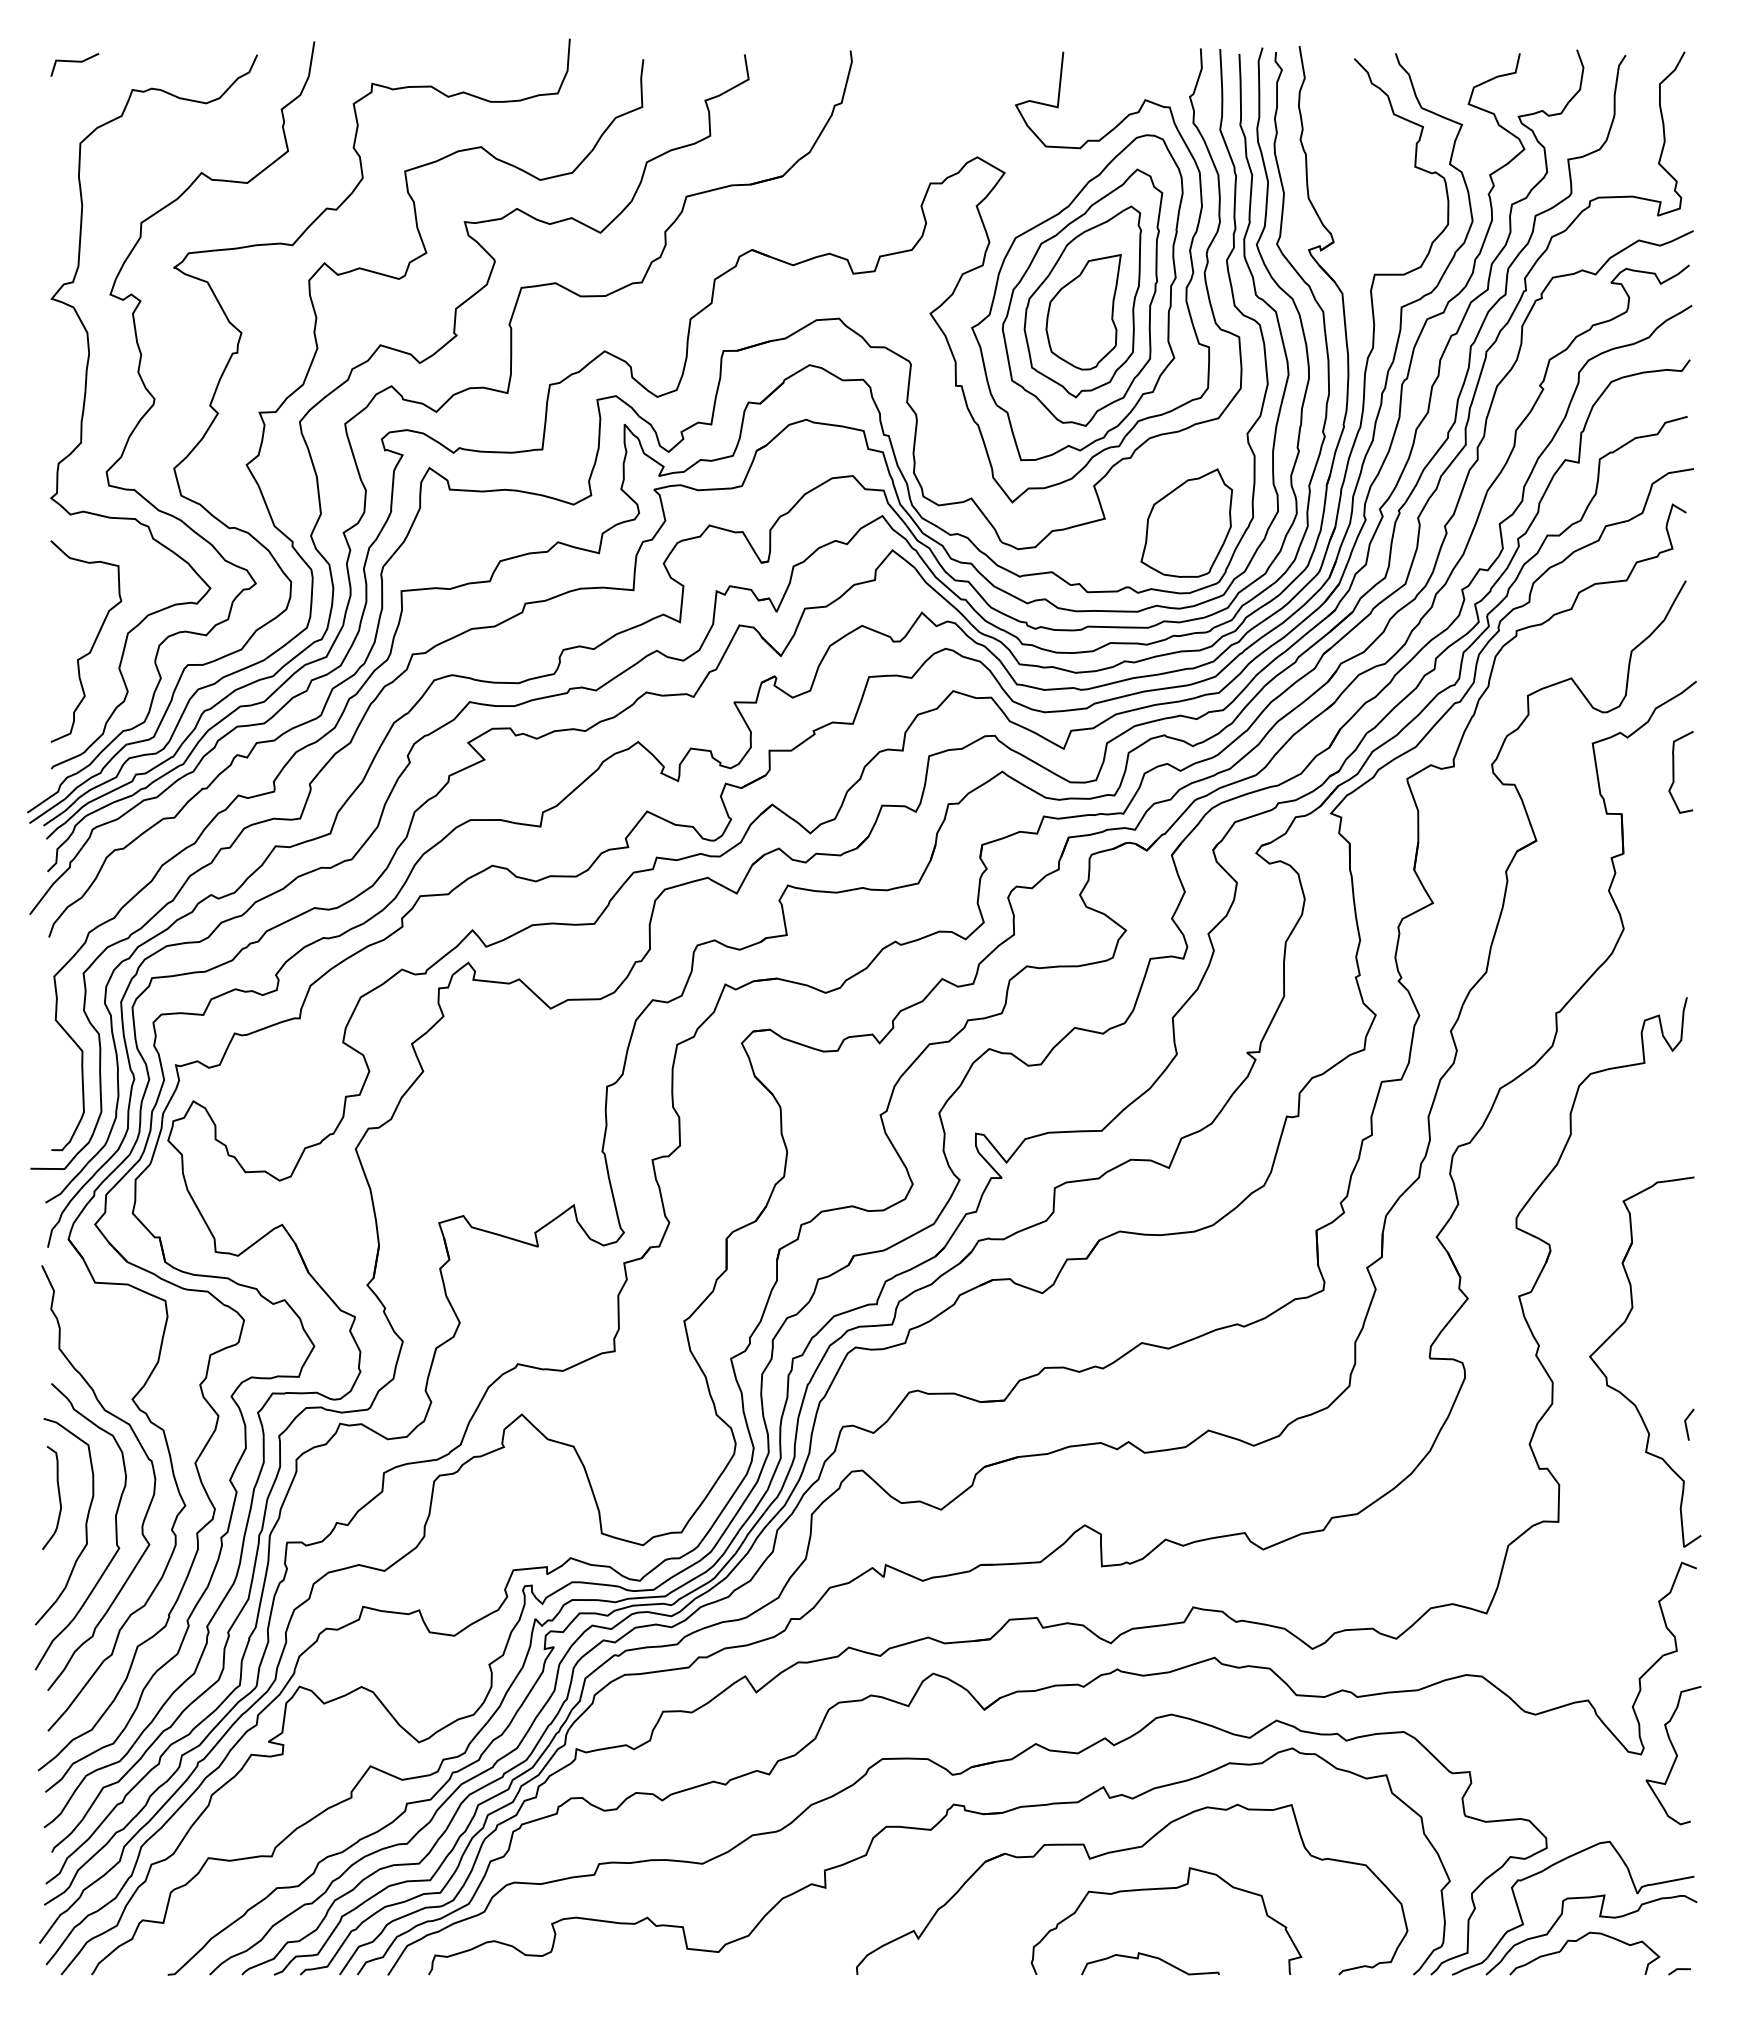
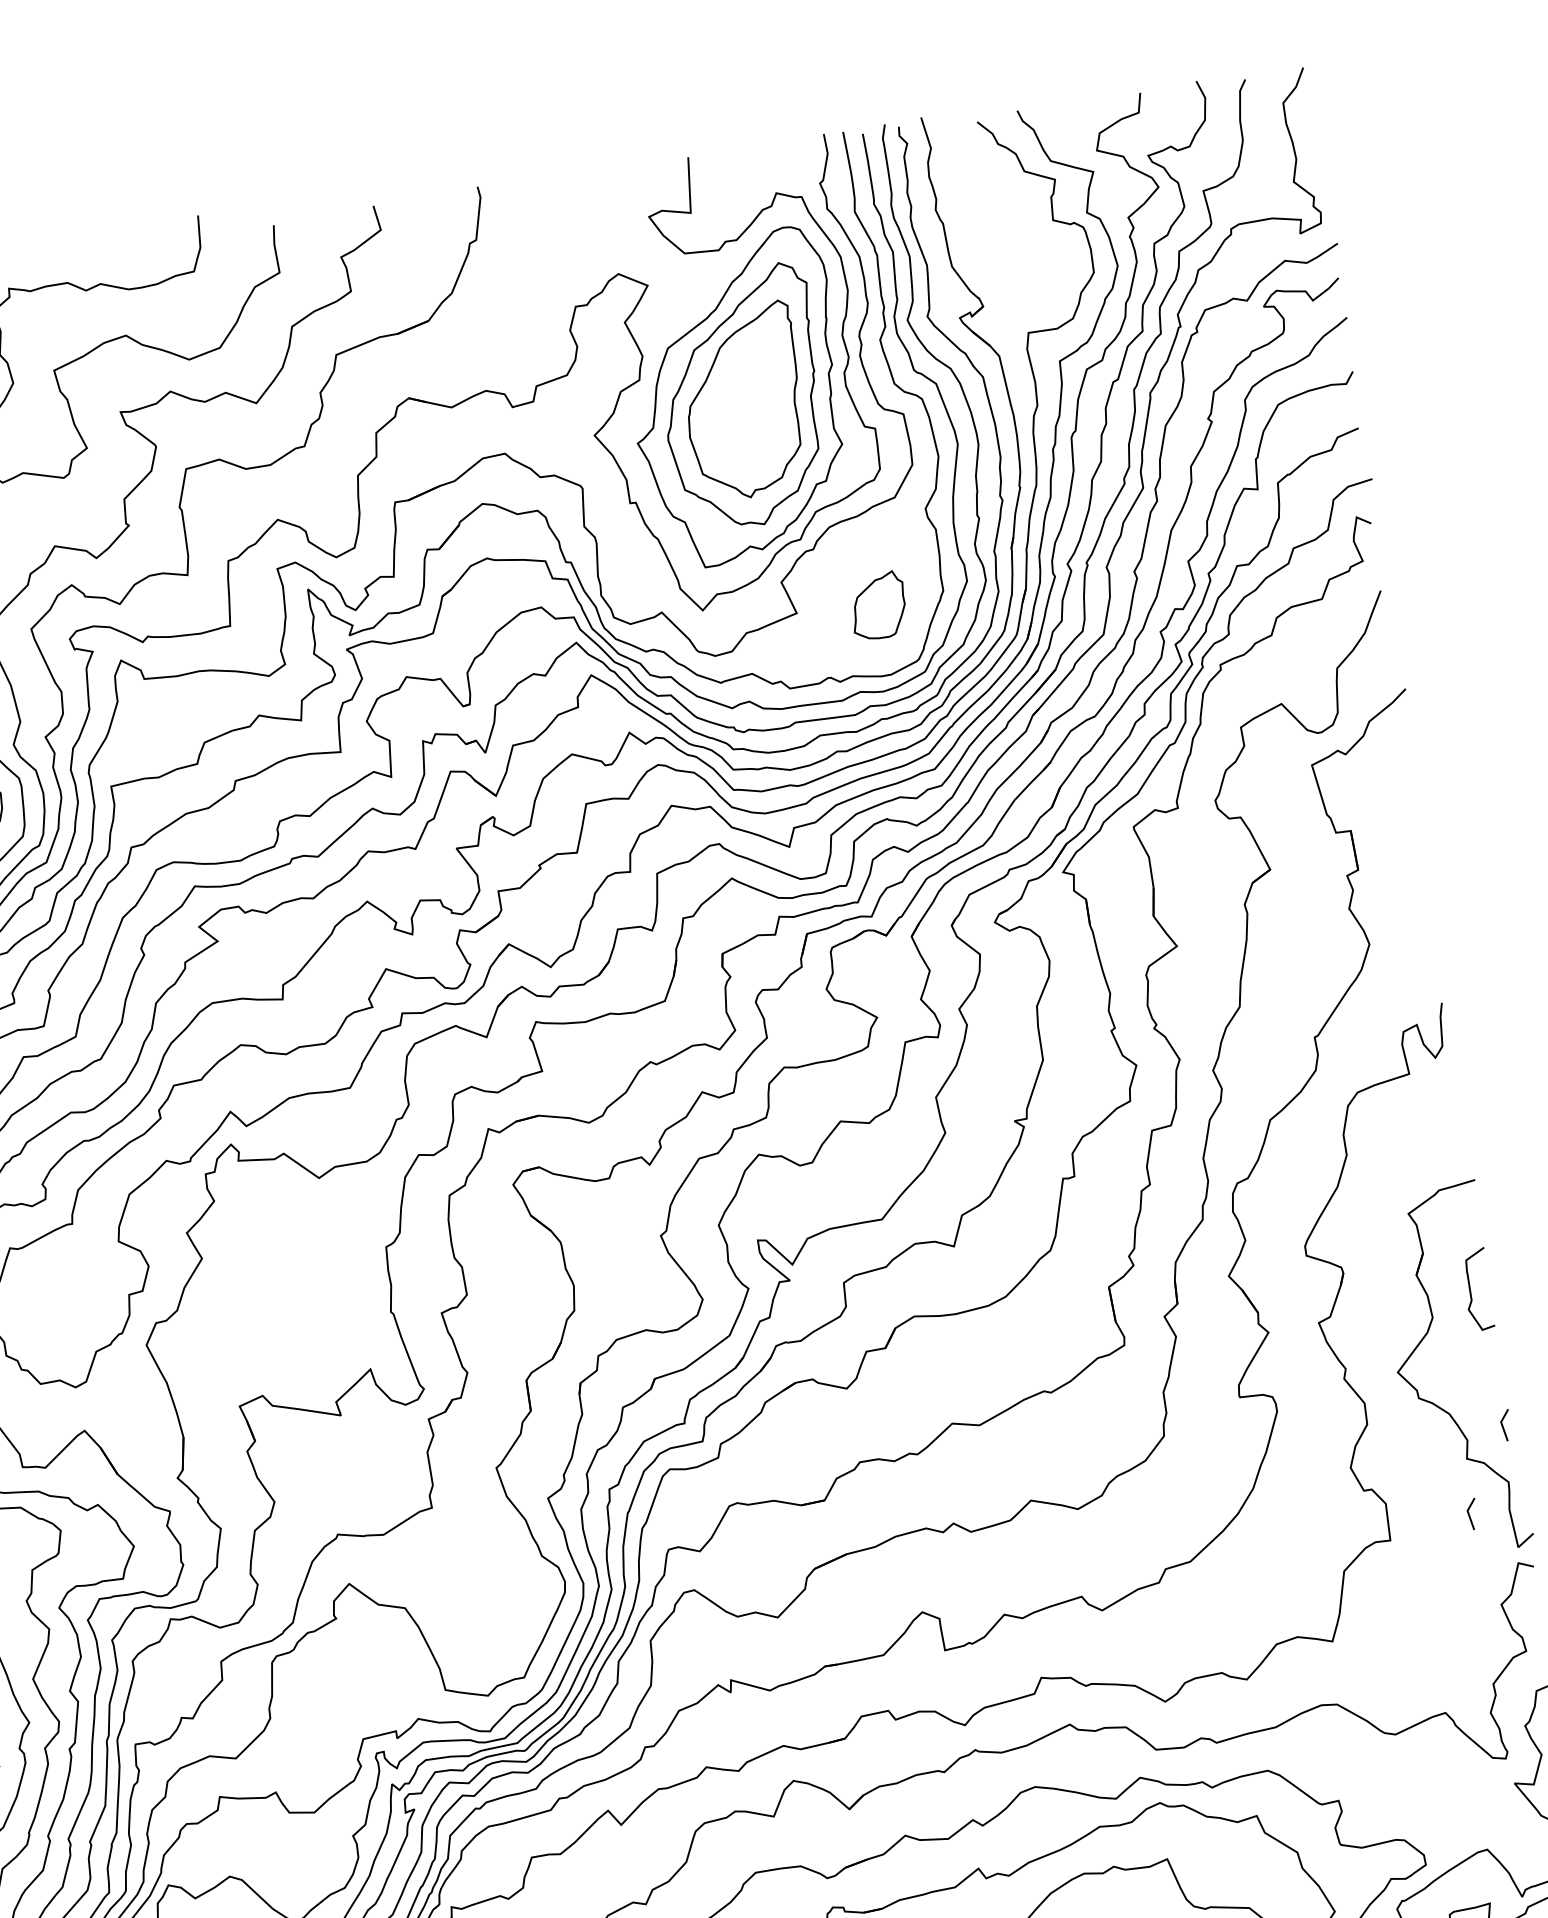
part: (1083, 312) -> (745, 412), removed
part: (1186, 522) -> (878, 605), size x0.6
curve: (1674, 772) -> (1471, 1290), moved
line: (1641, 1509) -> (1470, 1516), added

